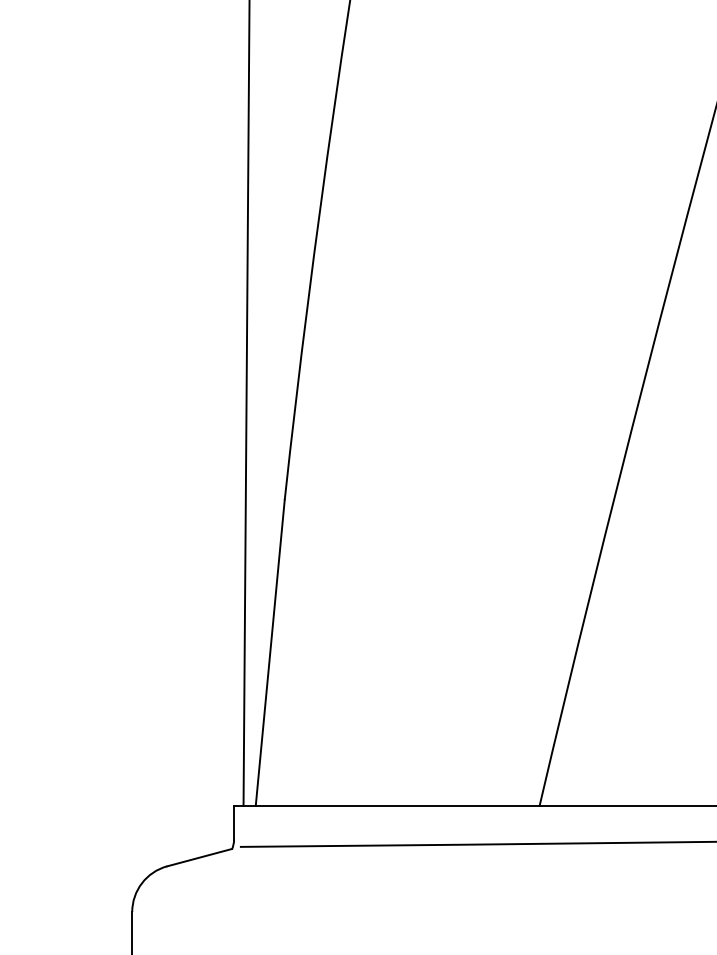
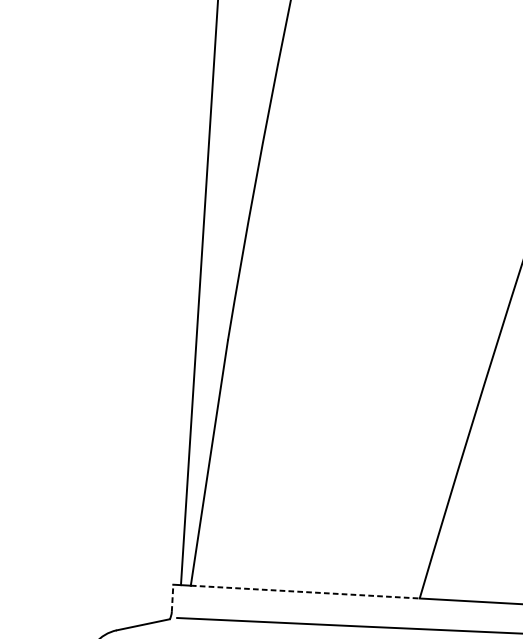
line: (397, 806) -> (305, 592), solid -> dashed
line: (234, 822) -> (172, 598), solid -> dashed

